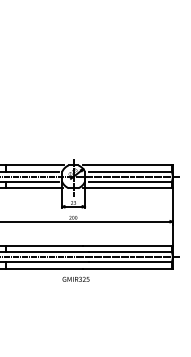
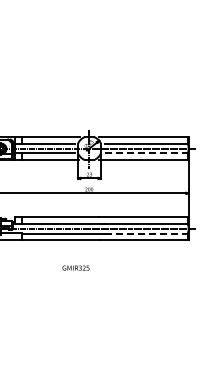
line: (130, 181) -> (146, 153), solid -> dashed
line: (130, 261) -> (146, 233), solid -> dashed
text: (75, 278) -> (75, 267), moved

